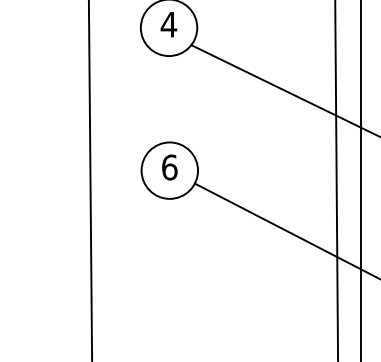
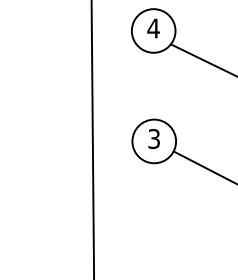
text: (169, 167) -> (154, 138), 6 -> 3

